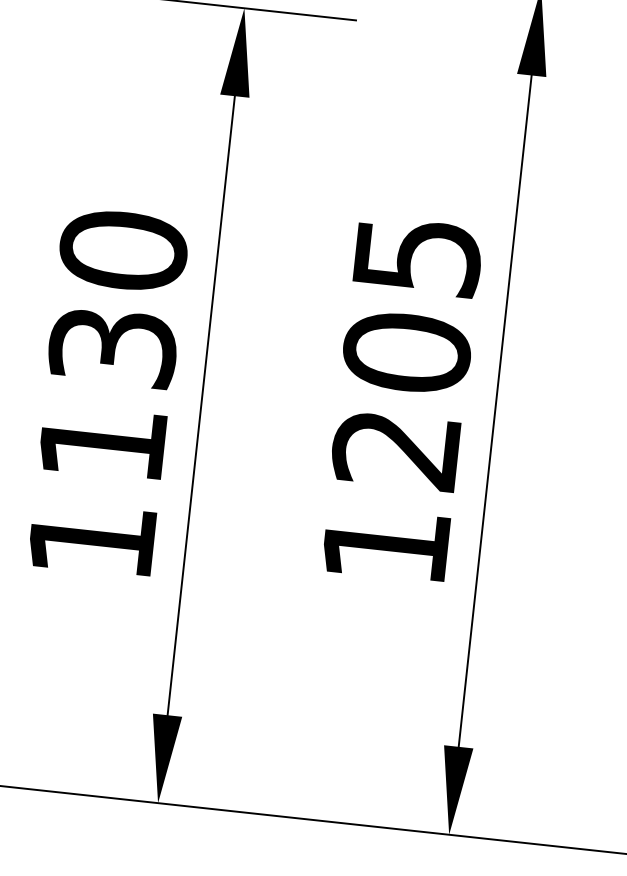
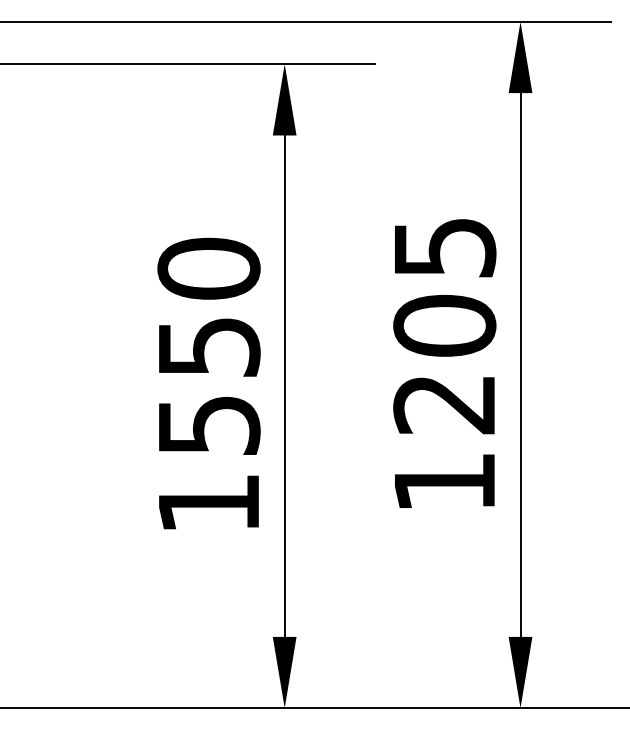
text: (107, 394) -> (208, 385), 1130 -> 1550

